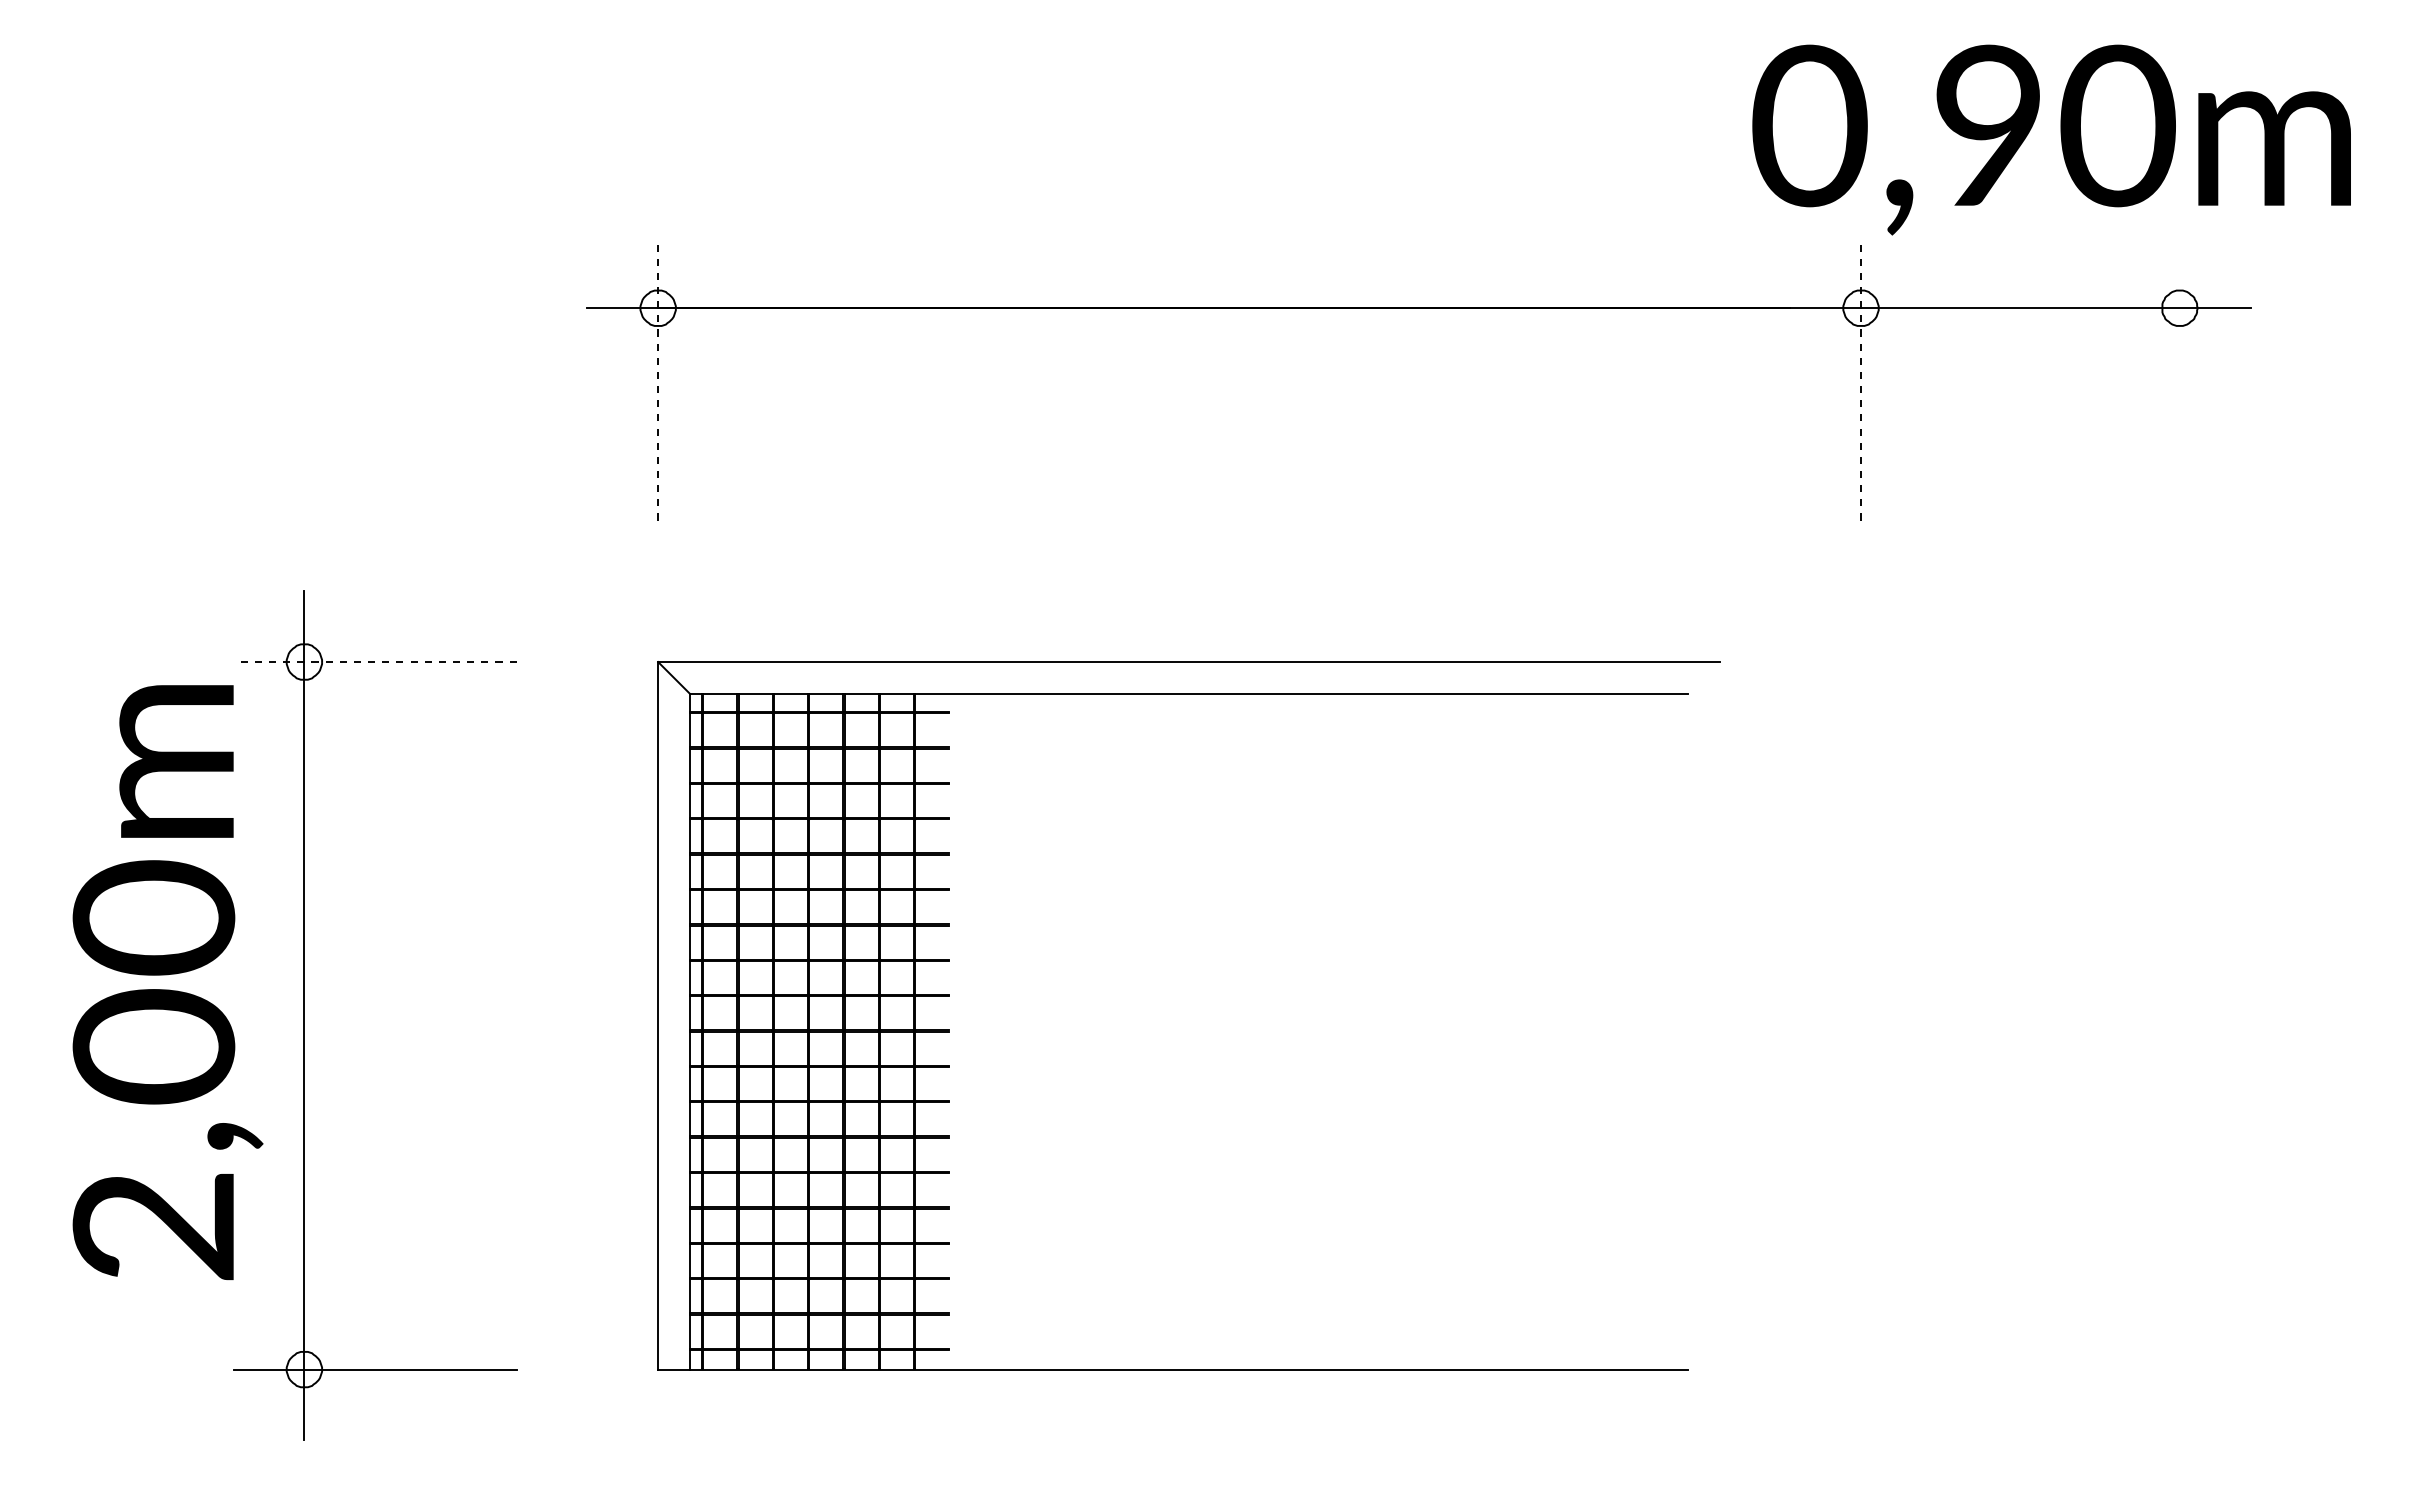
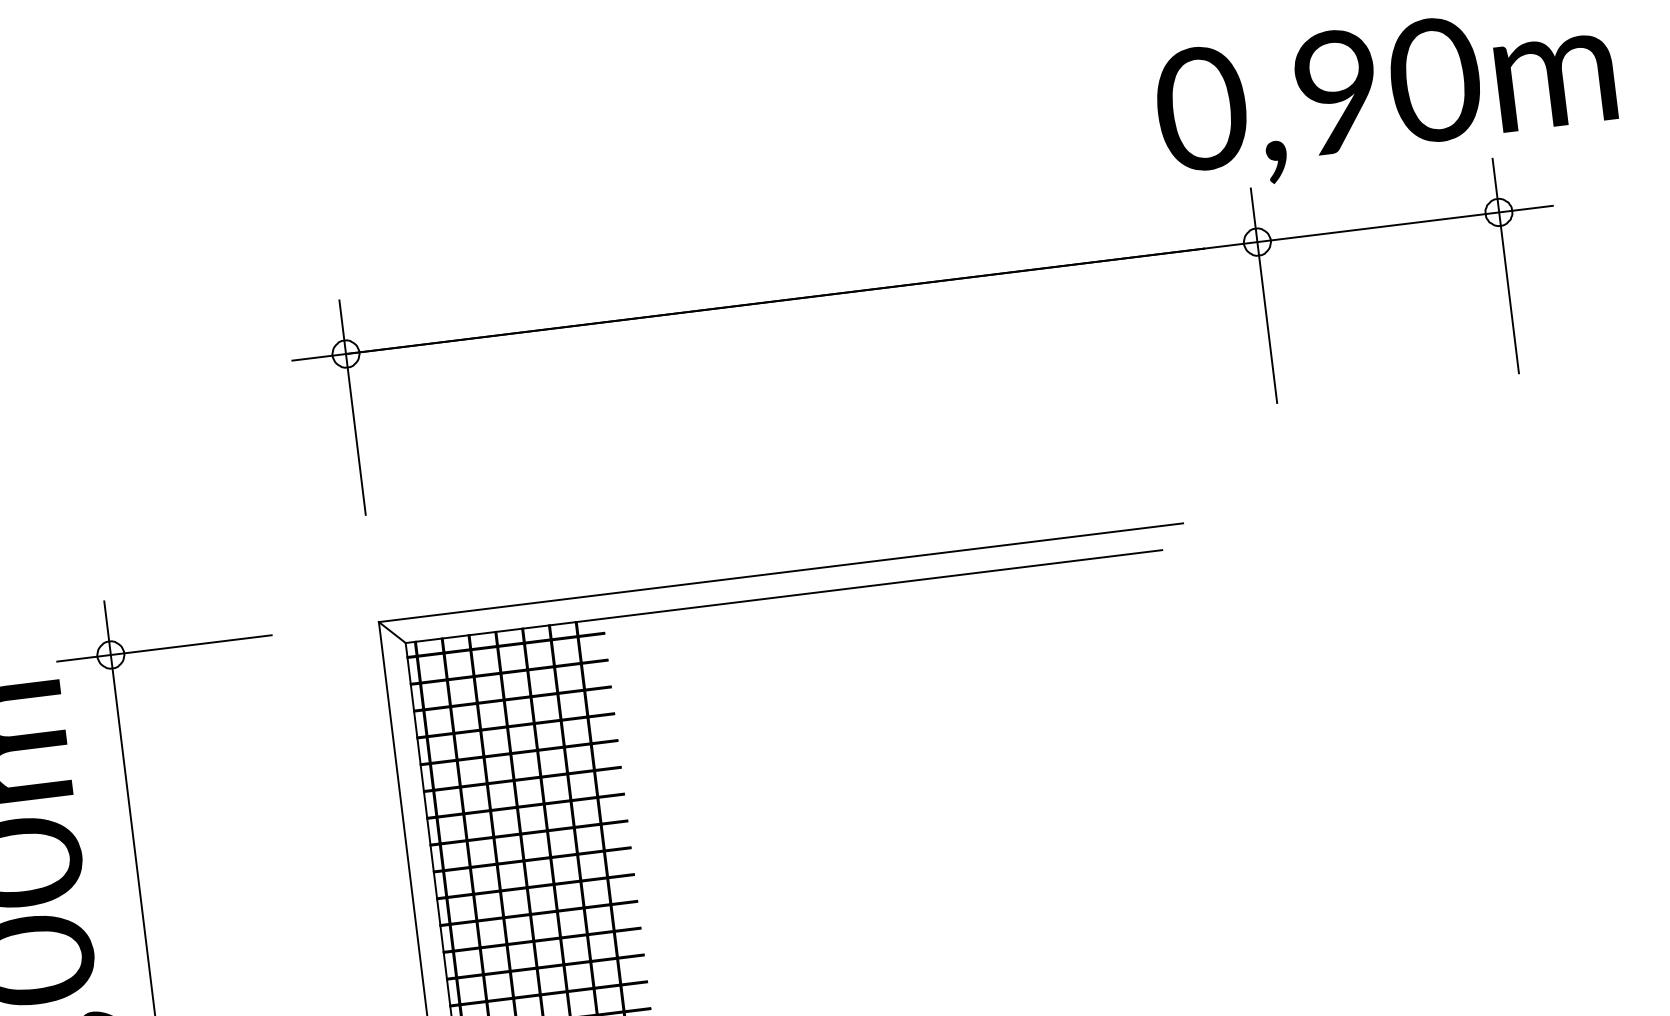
line: (2180, 378) -> (1506, 265), added
line: (658, 379) -> (352, 407), dashed -> solid
line: (1861, 379) -> (1264, 296), dashed -> solid
line: (375, 662) -> (164, 648), dashed -> solid

